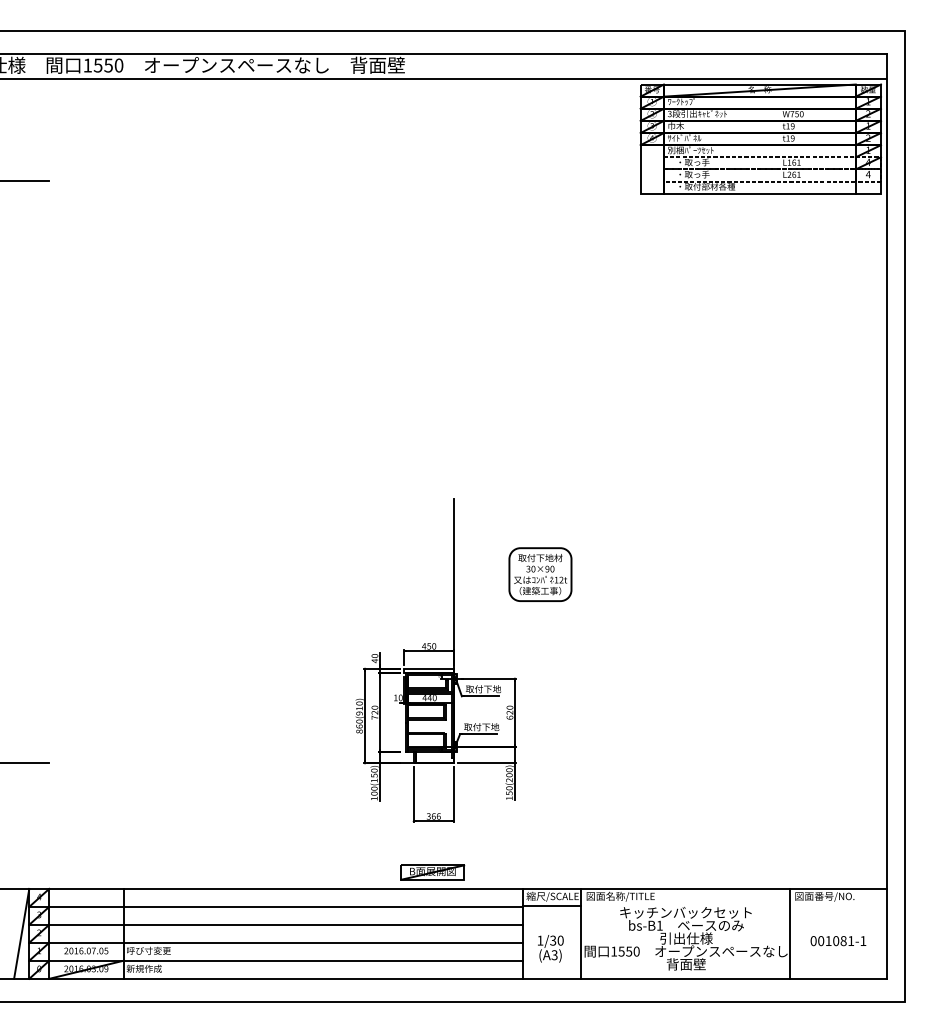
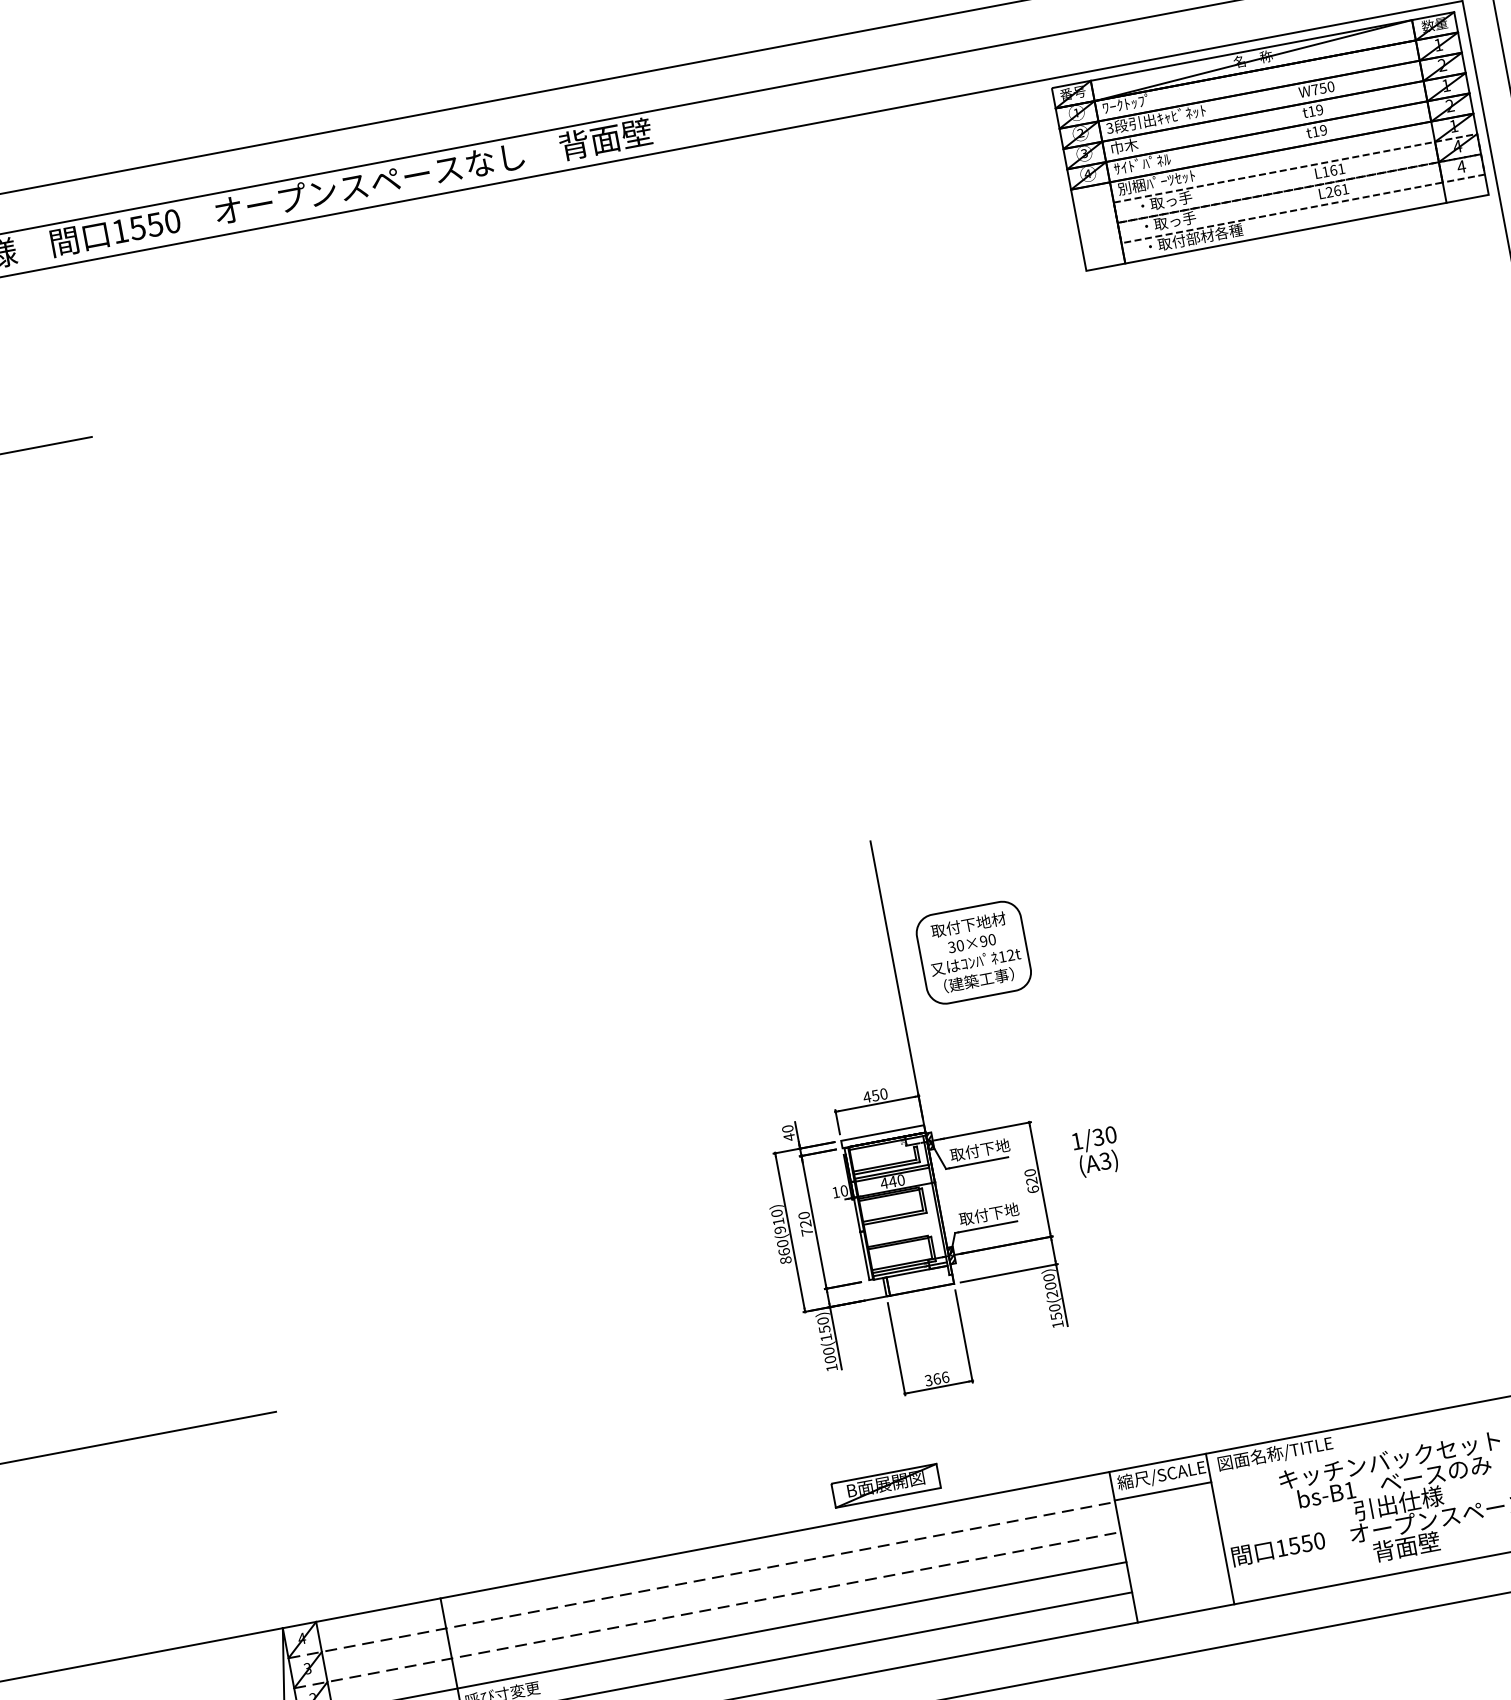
part: (540, 574) -> (973, 952), moved
part: (432, 872) -> (885, 1485), moved
line: (276, 906) -> (702, 1579), solid -> dashed
line: (276, 924) -> (707, 1609), solid -> dashed
text: (550, 948) -> (1096, 1151), moved

